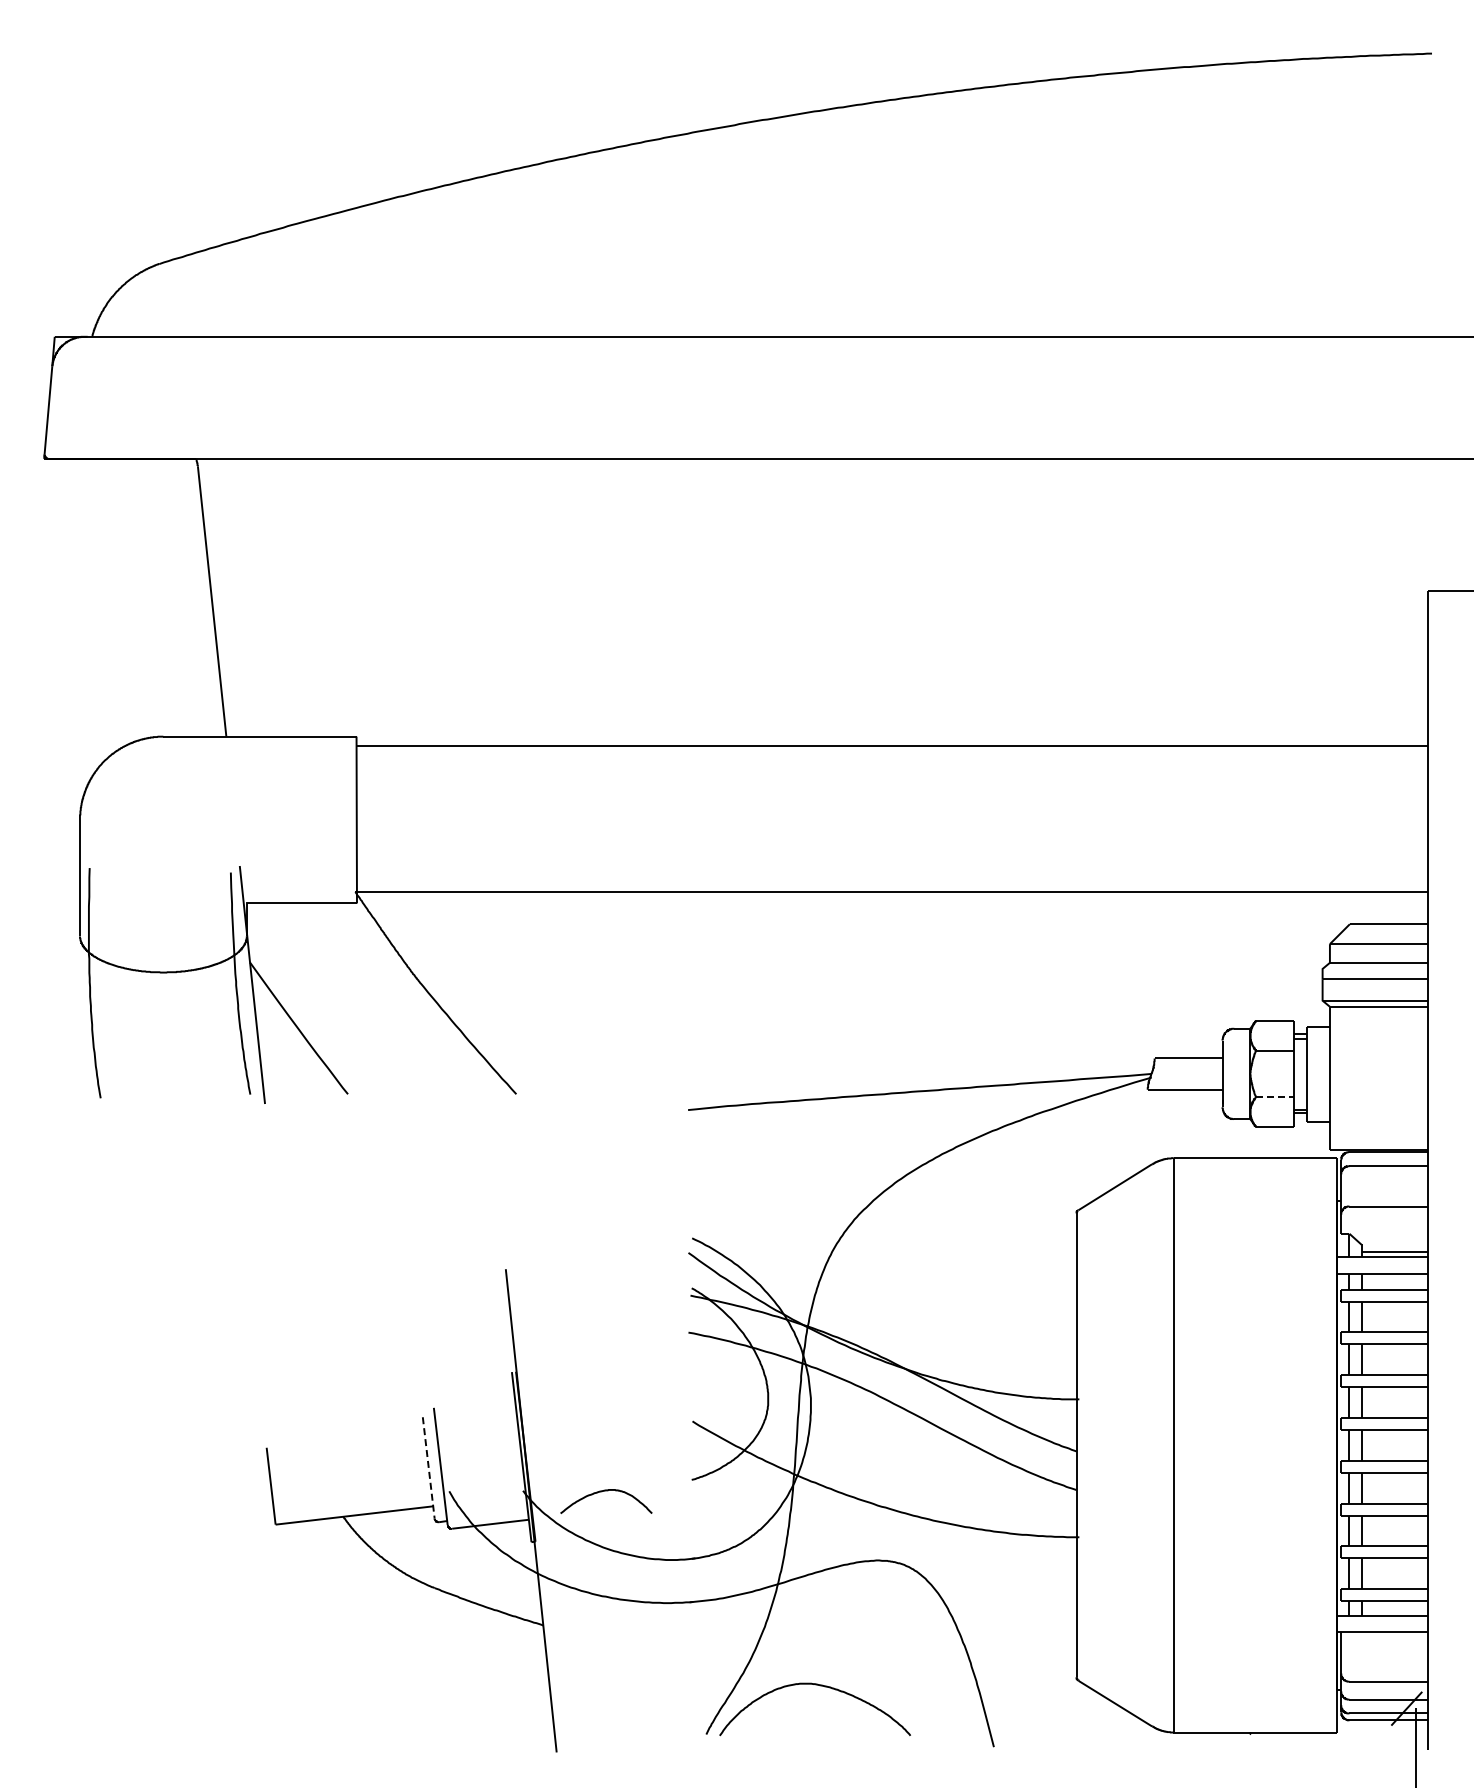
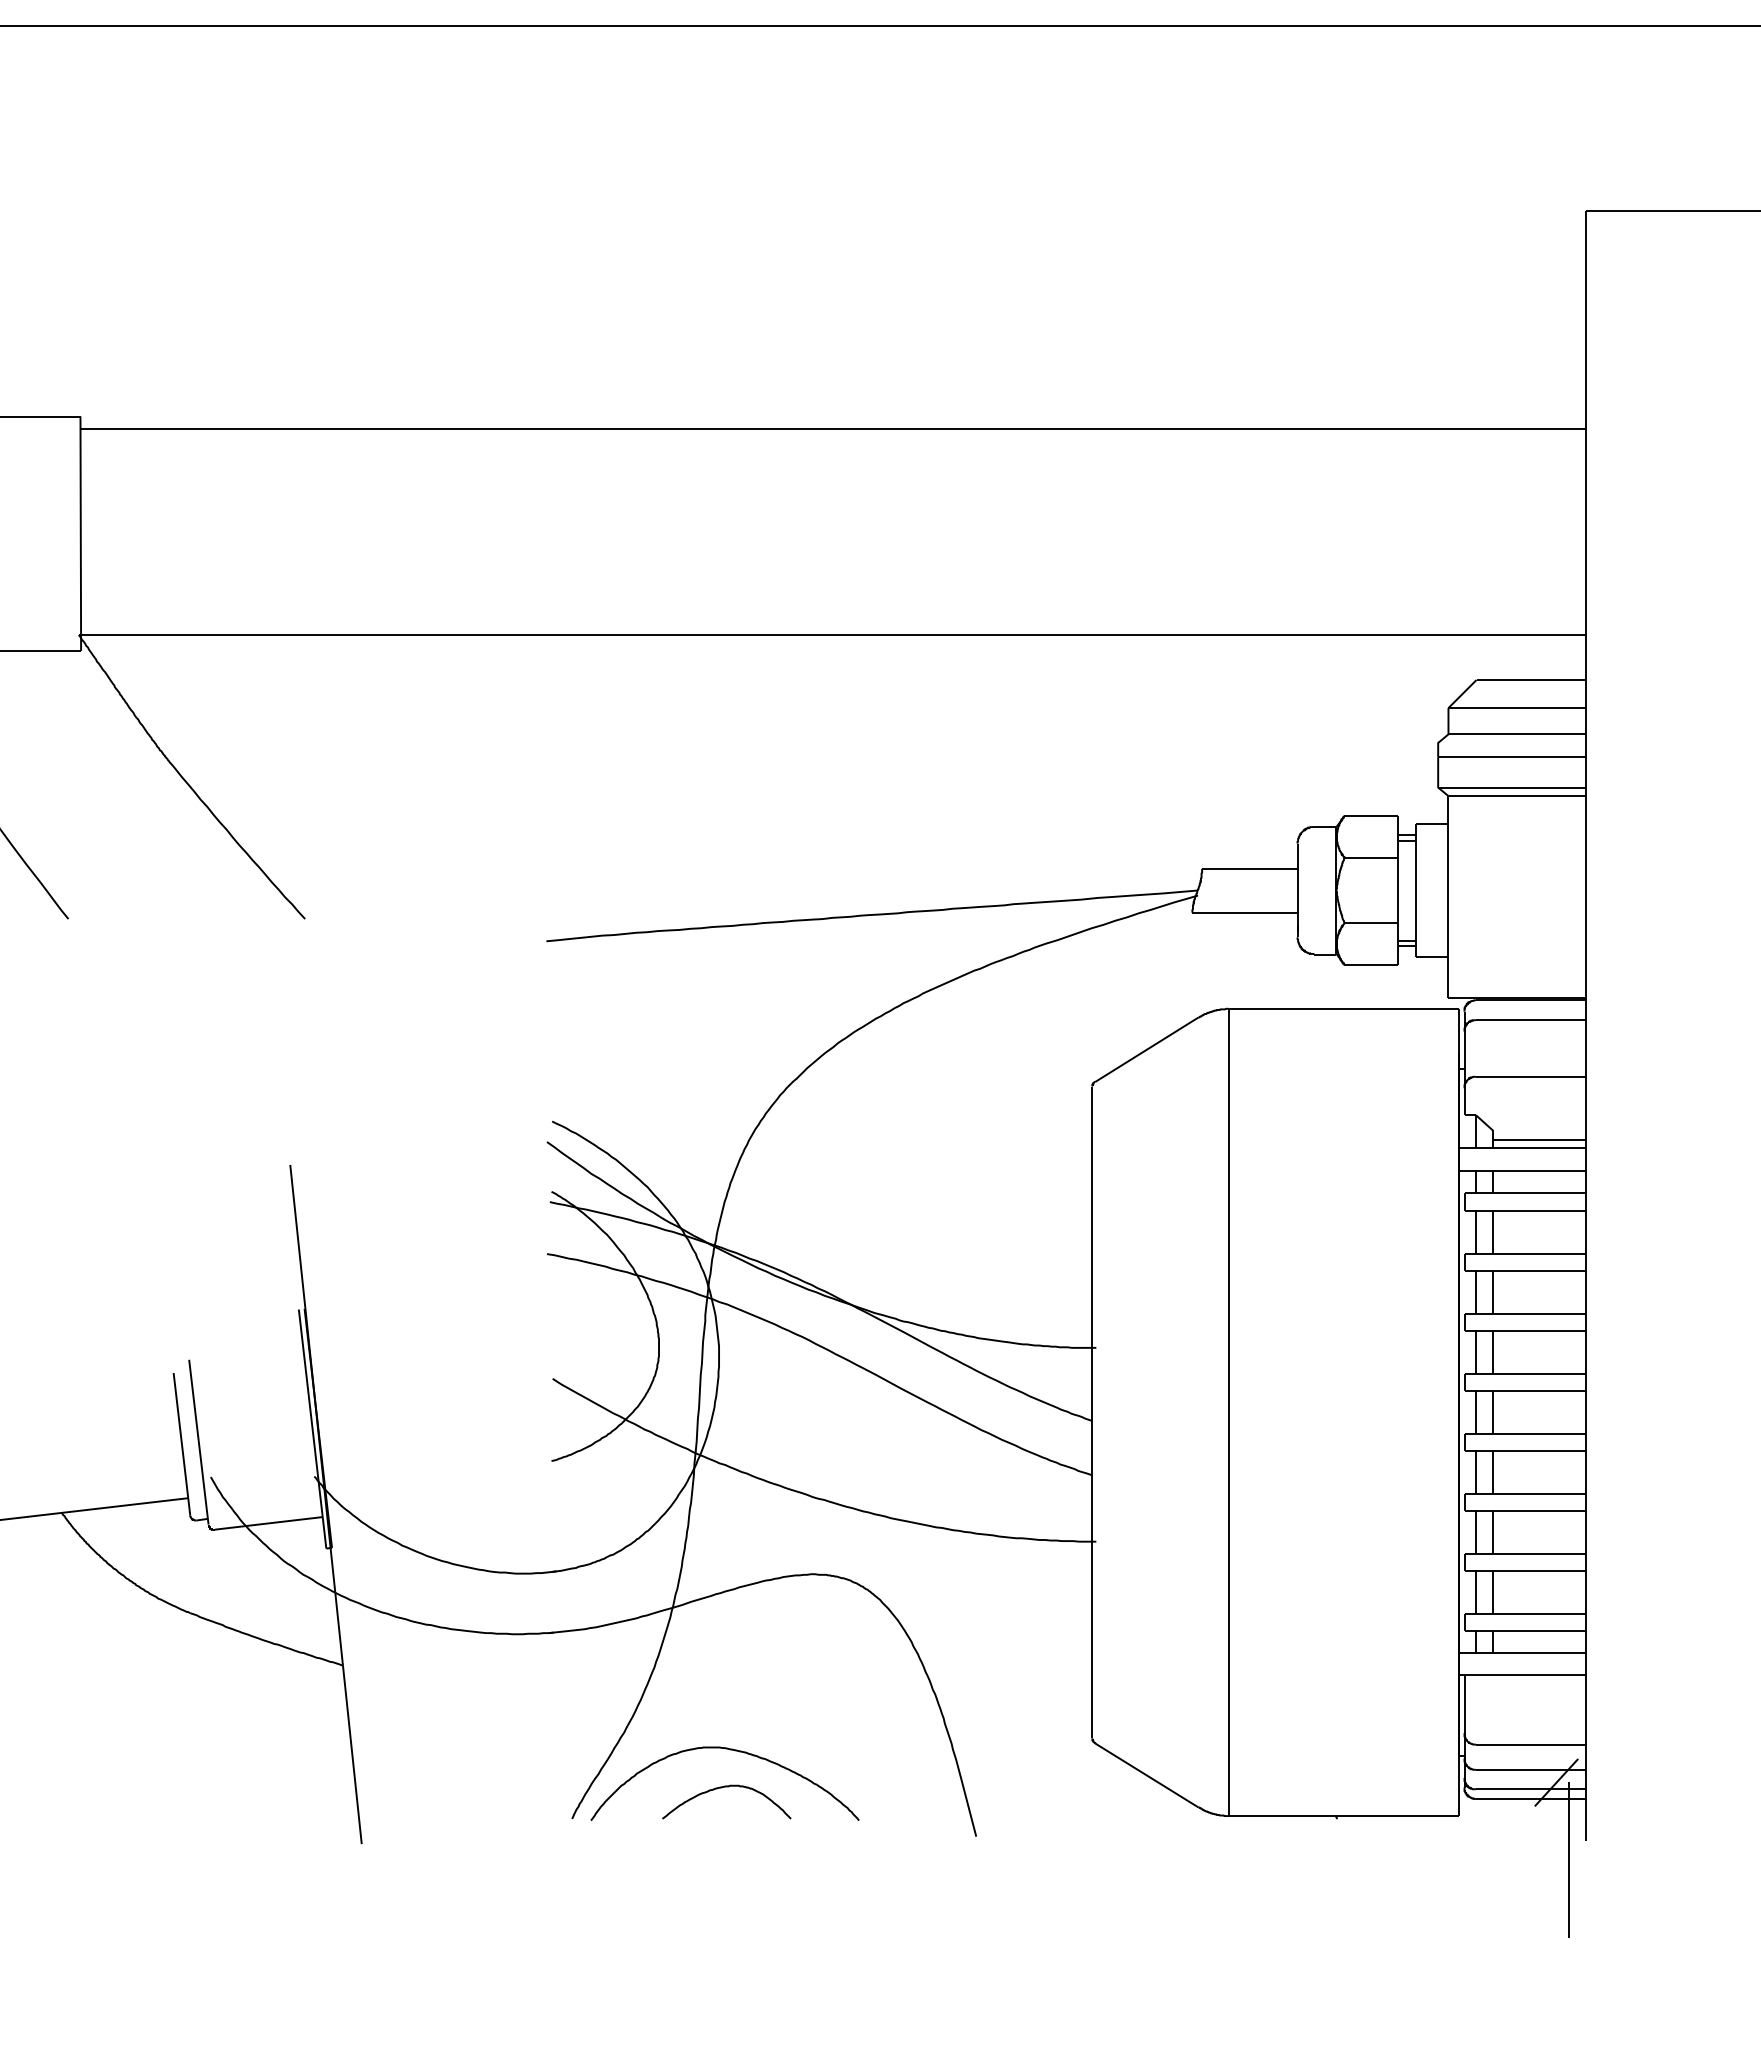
line: (1275, 1097) -> (1371, 923), dashed -> solid
line: (428, 1467) -> (181, 1443), dashed -> solid
curve: (606, 1491) -> (726, 1787), moved

